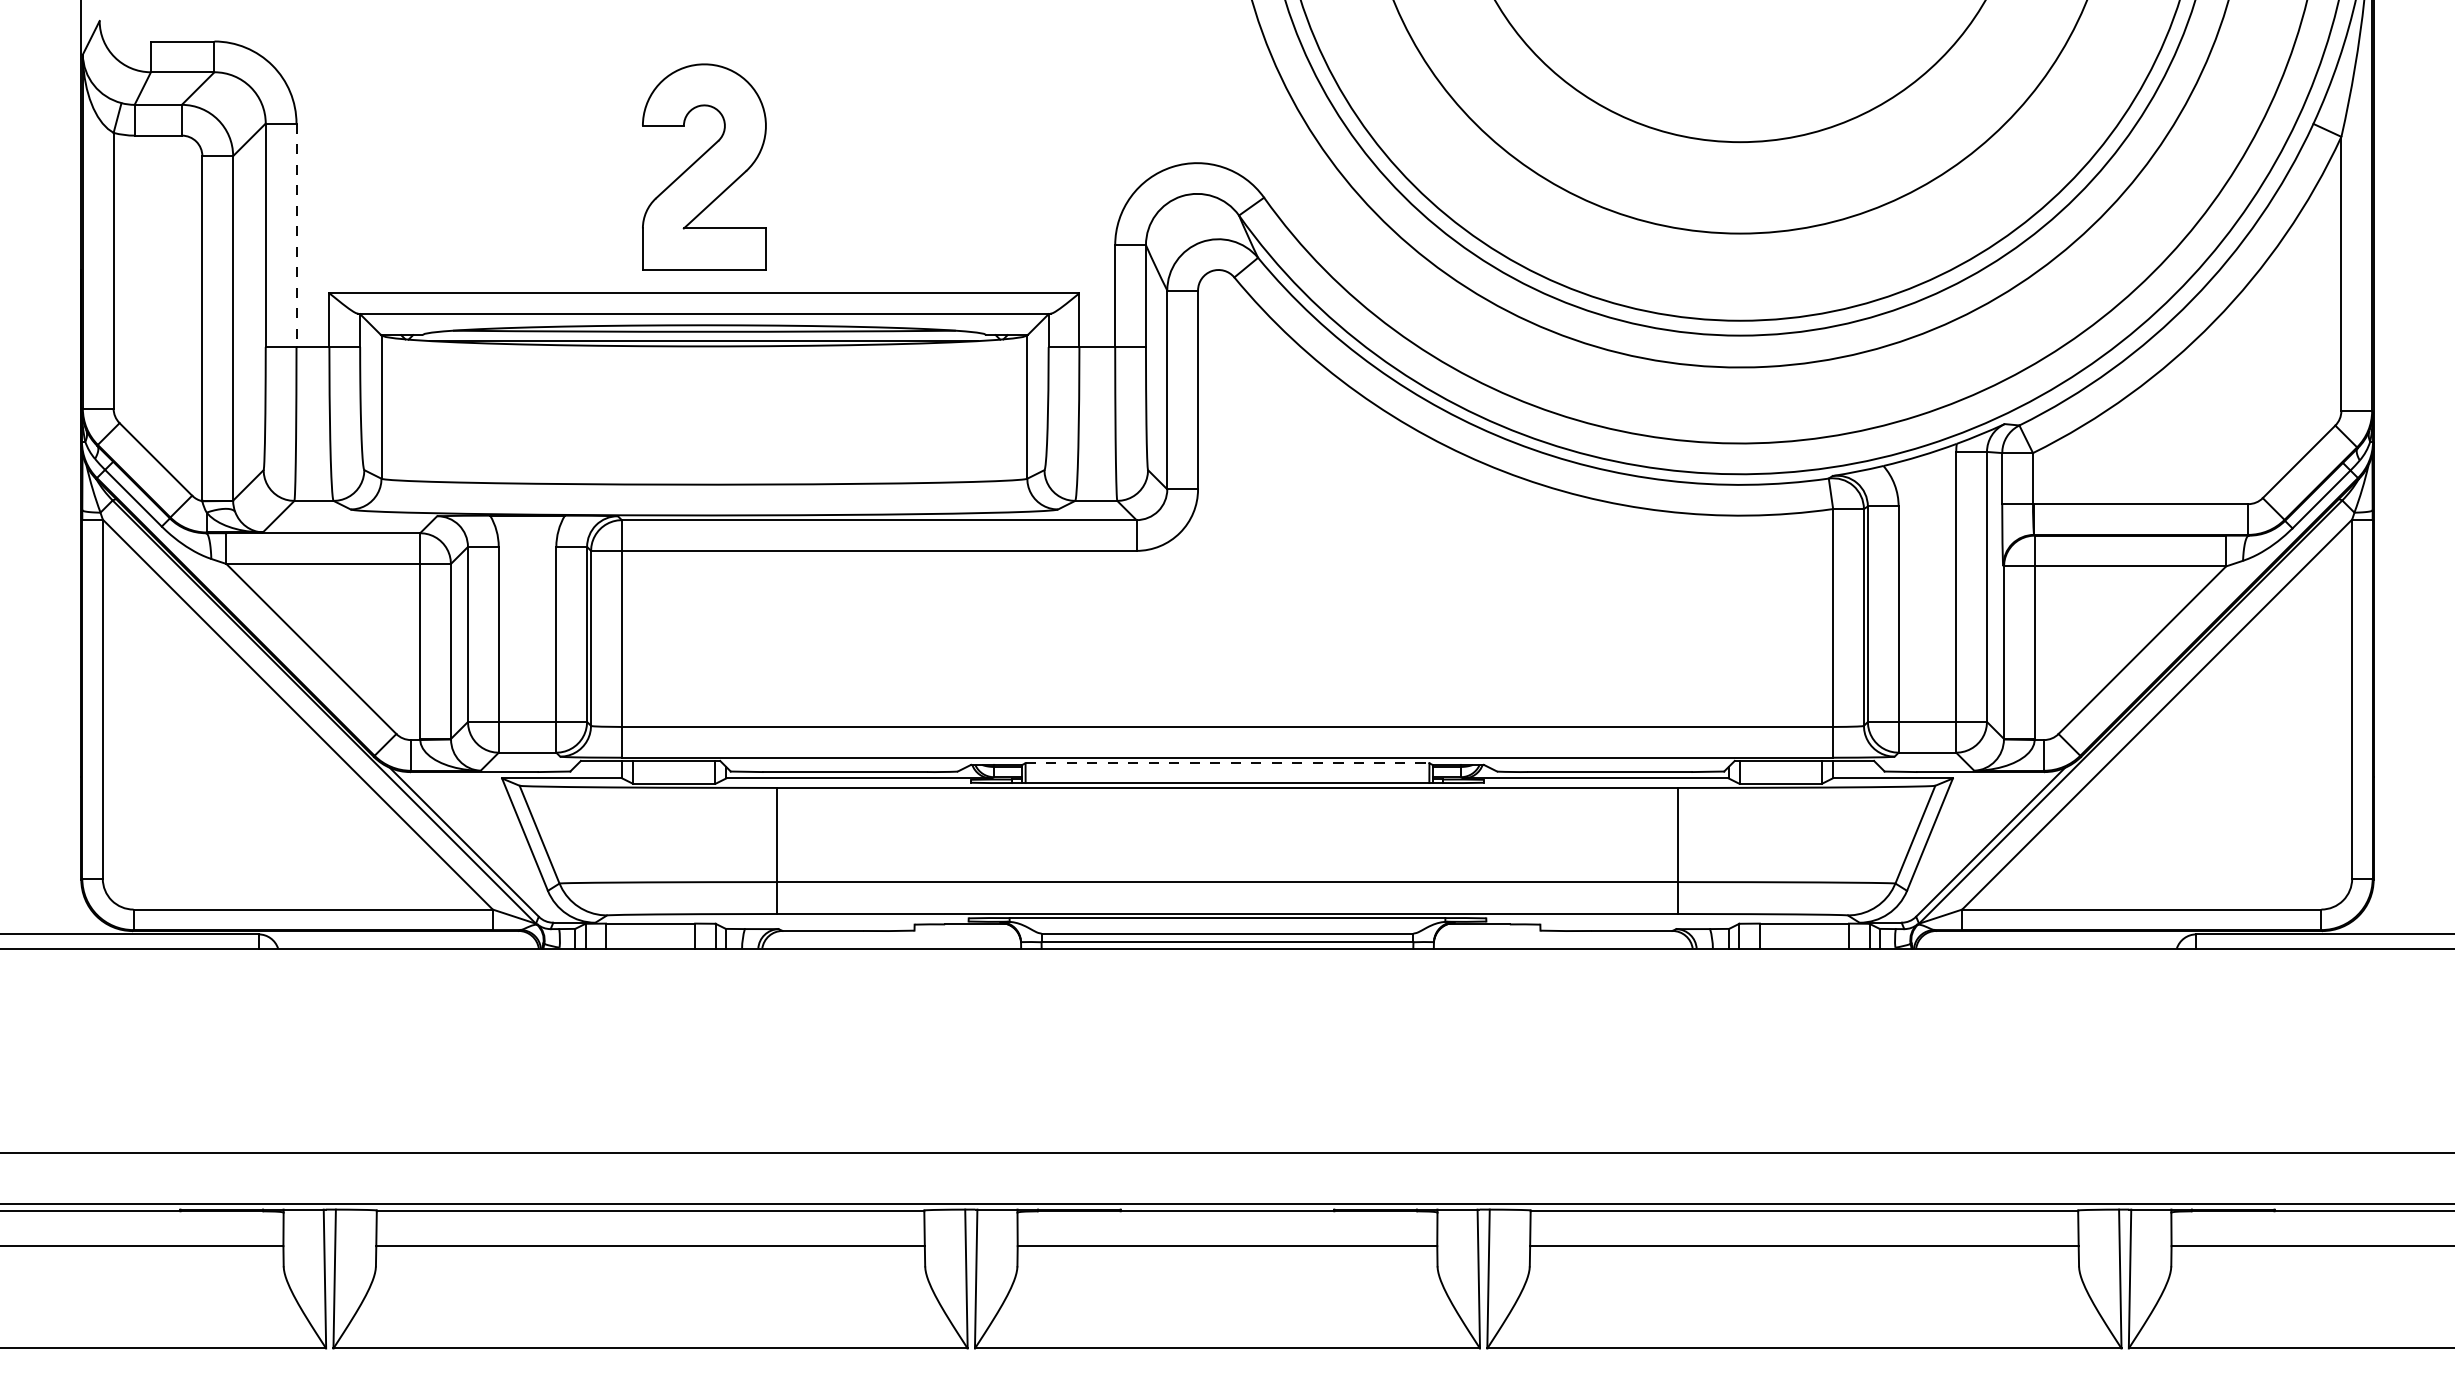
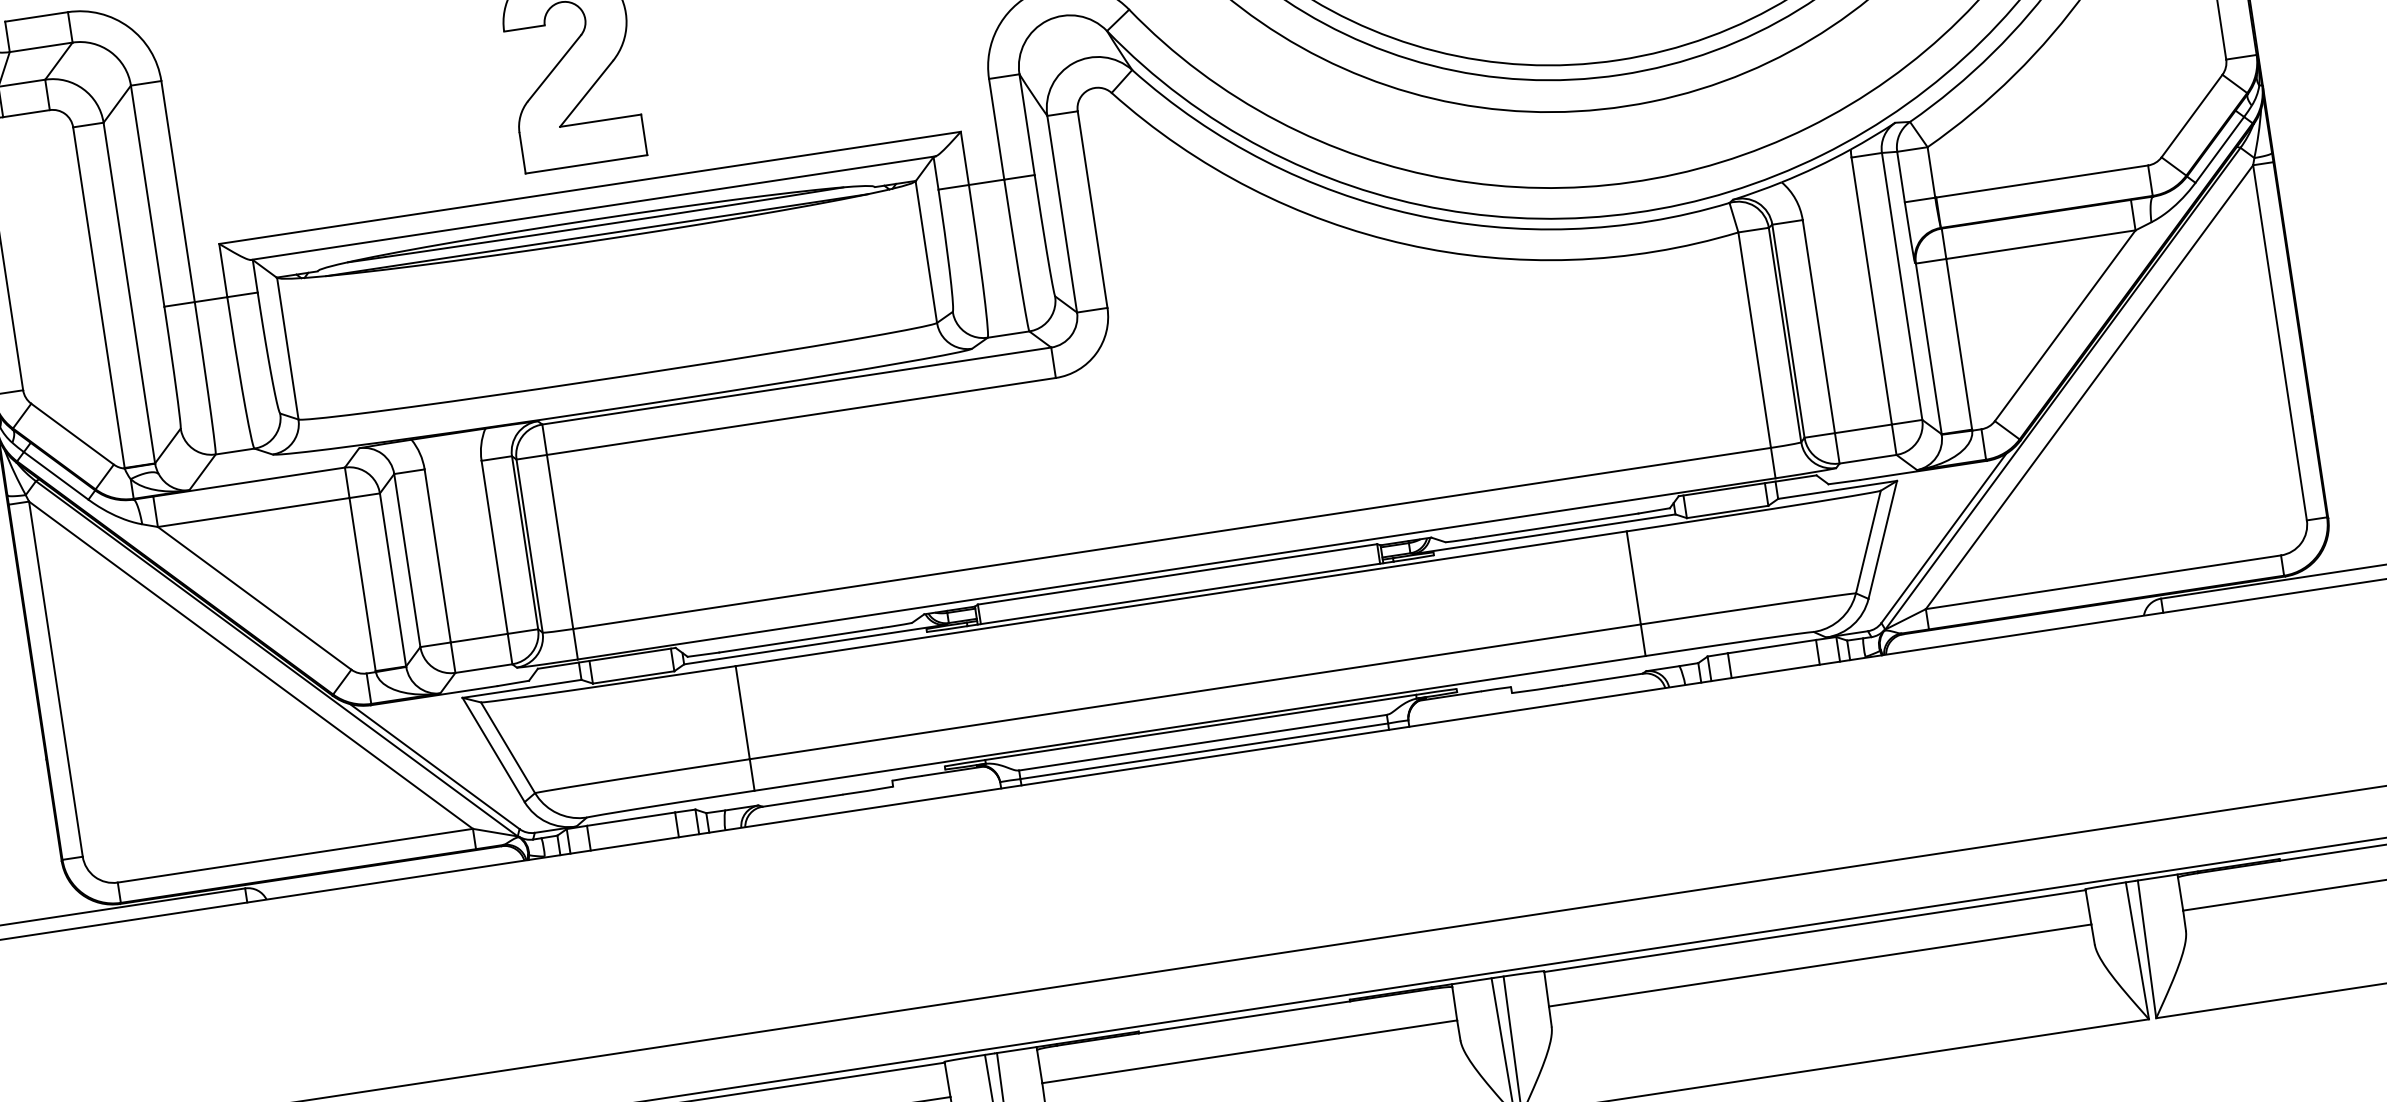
line: (296, 235) -> (178, 191), dashed -> solid
line: (1227, 763) -> (1177, 574), dashed -> solid

